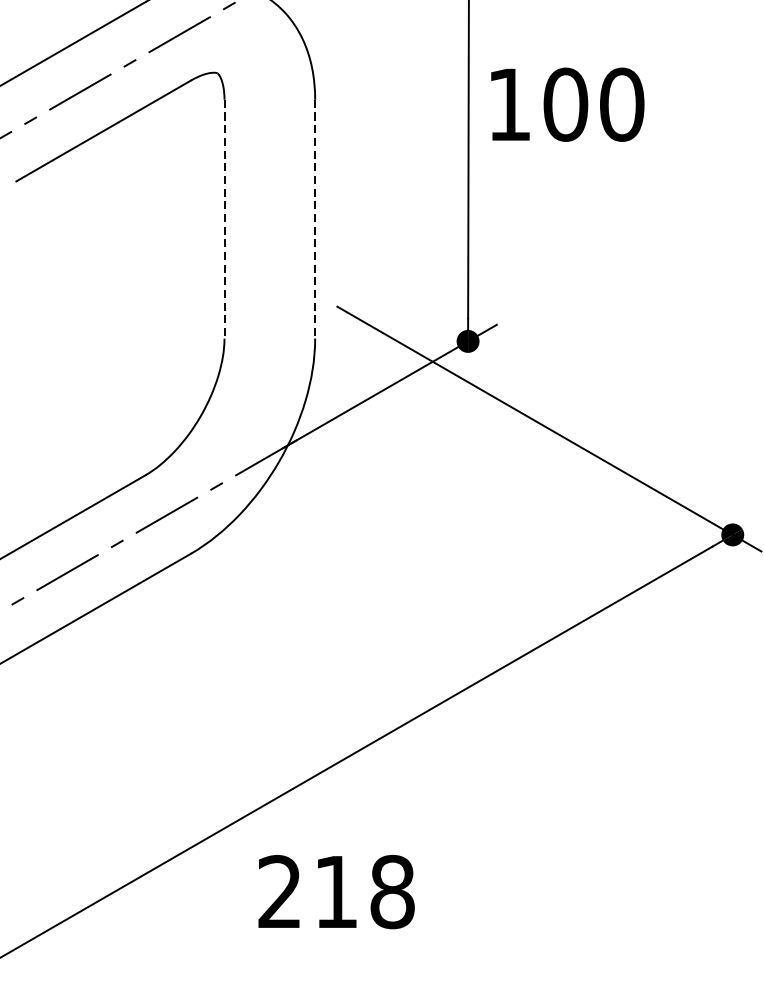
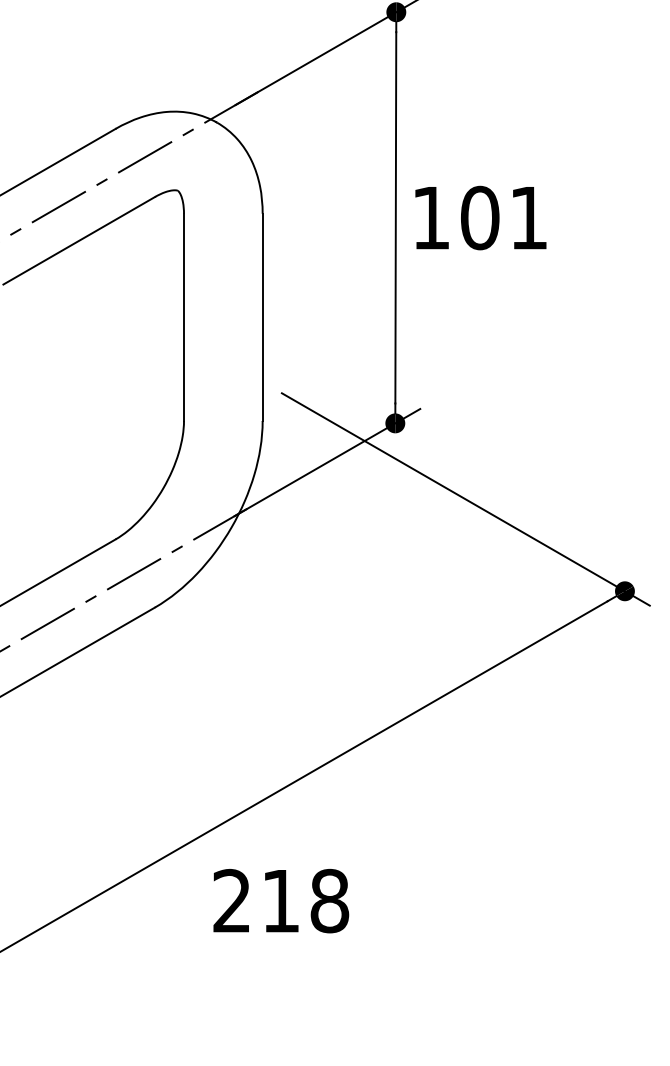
text: (621, 104) -> (528, 217), 100 -> 101
line: (225, 219) -> (184, 317), dashed -> solid
line: (314, 219) -> (262, 317), dashed -> solid

